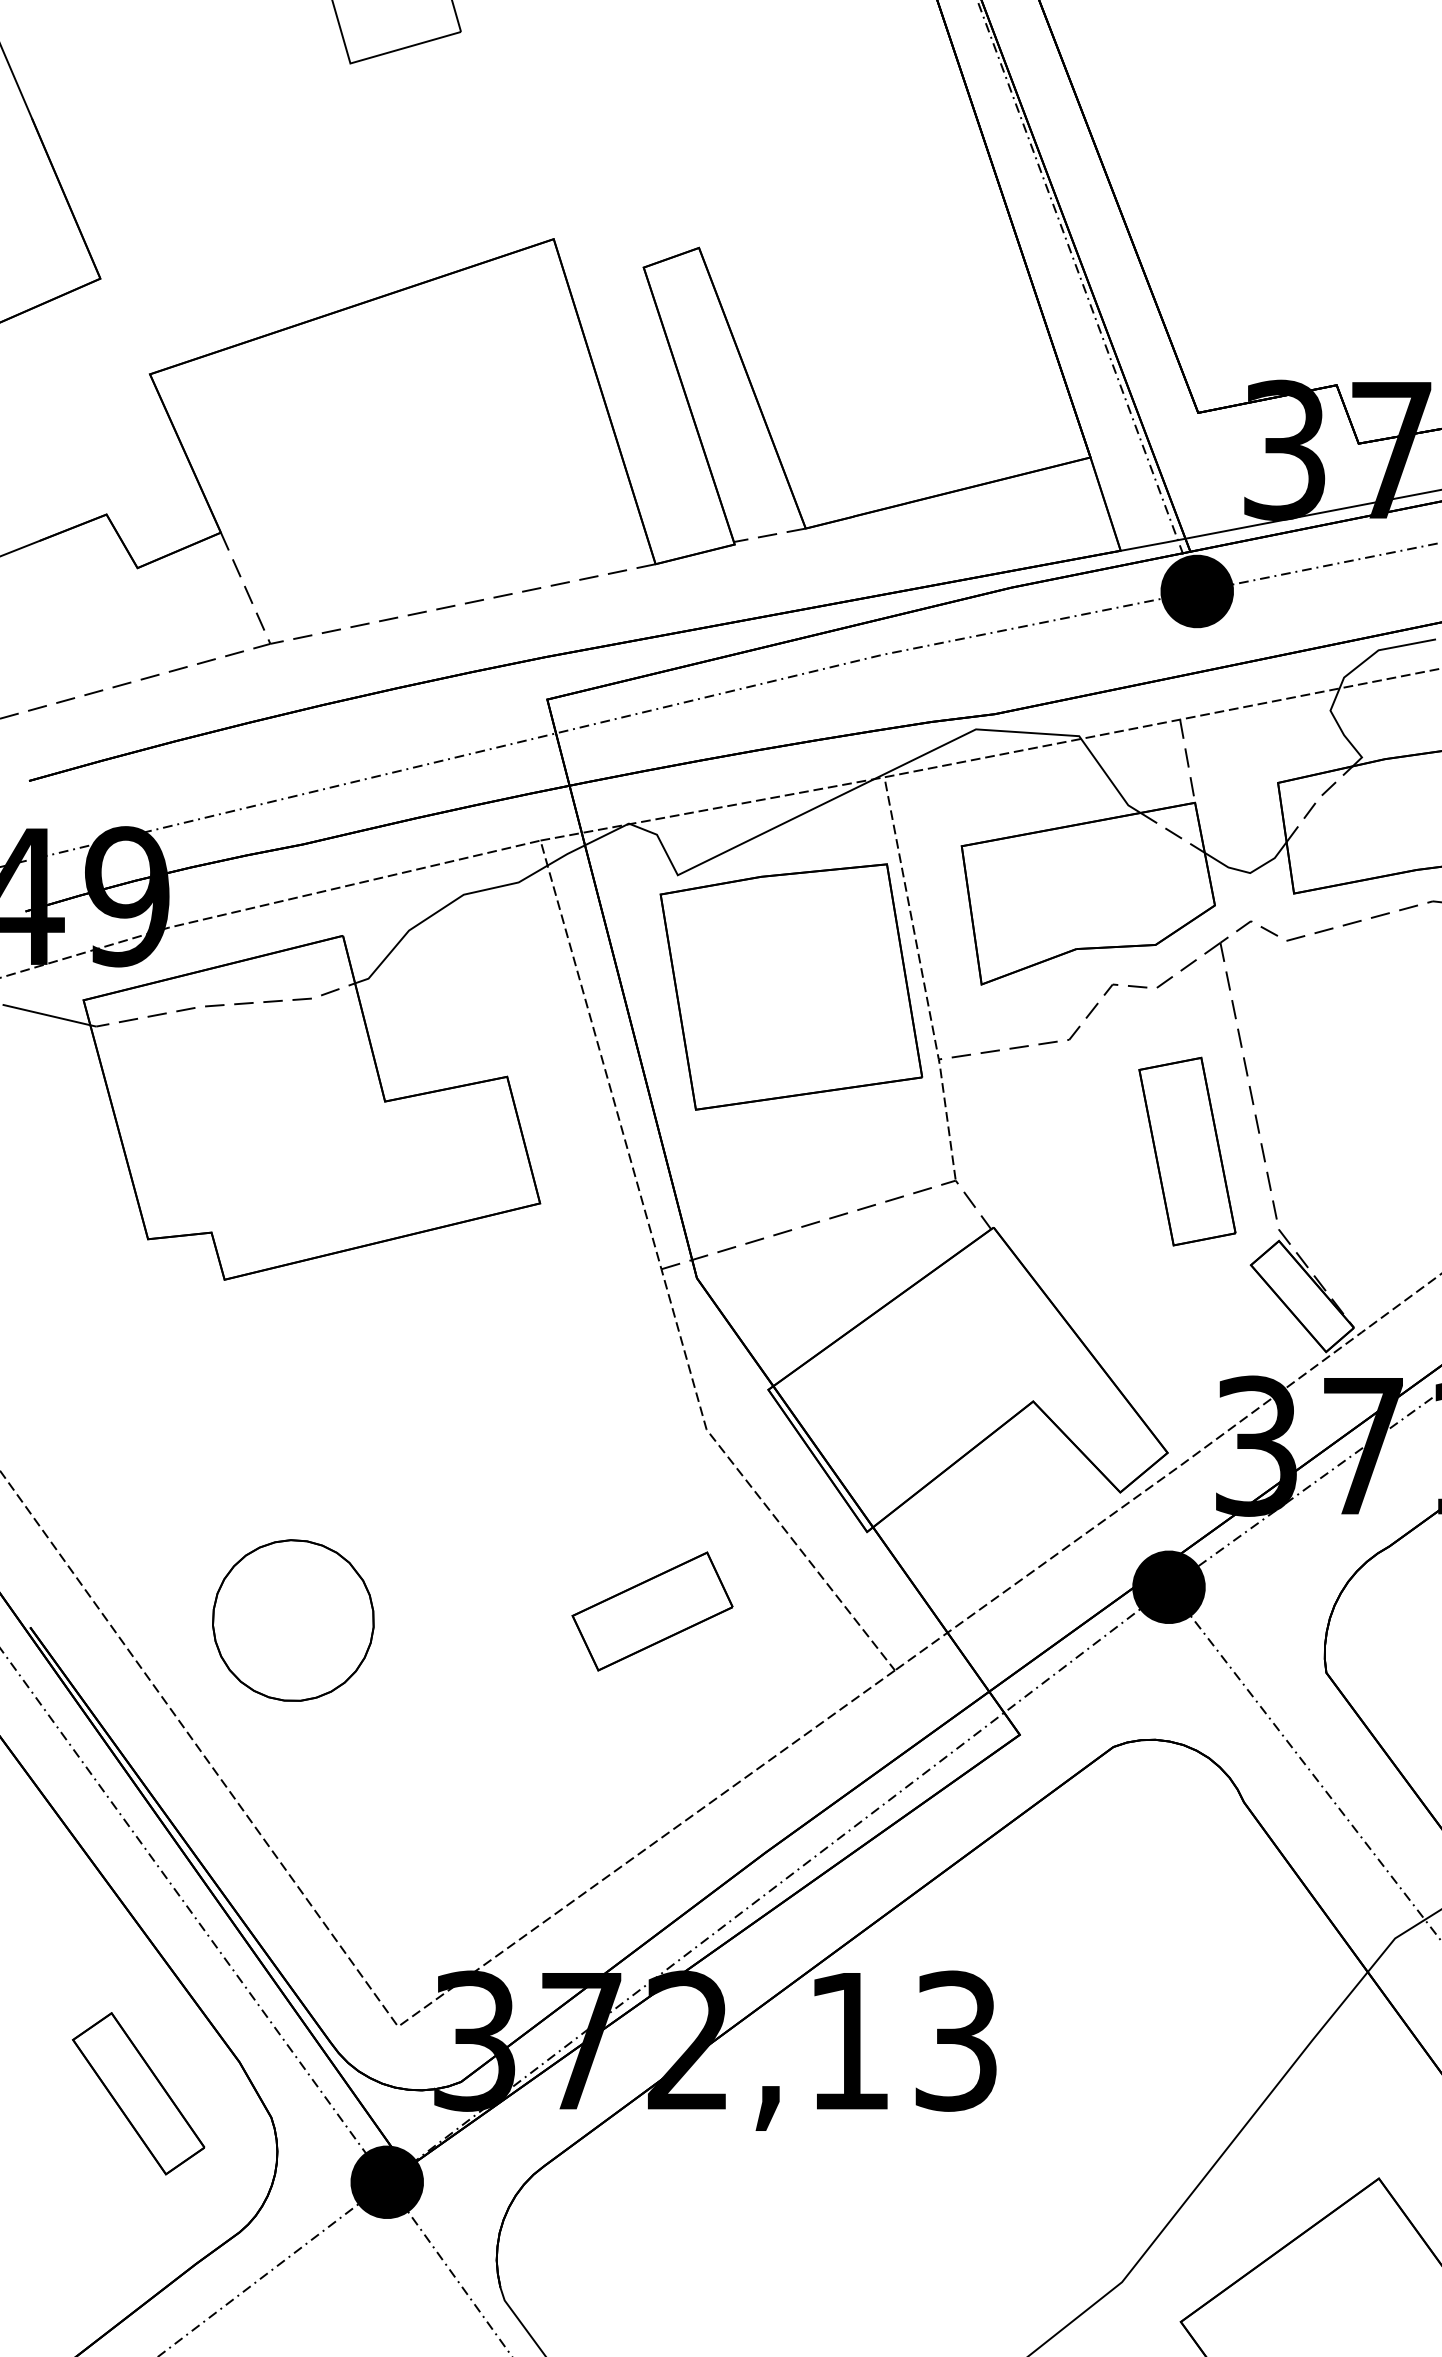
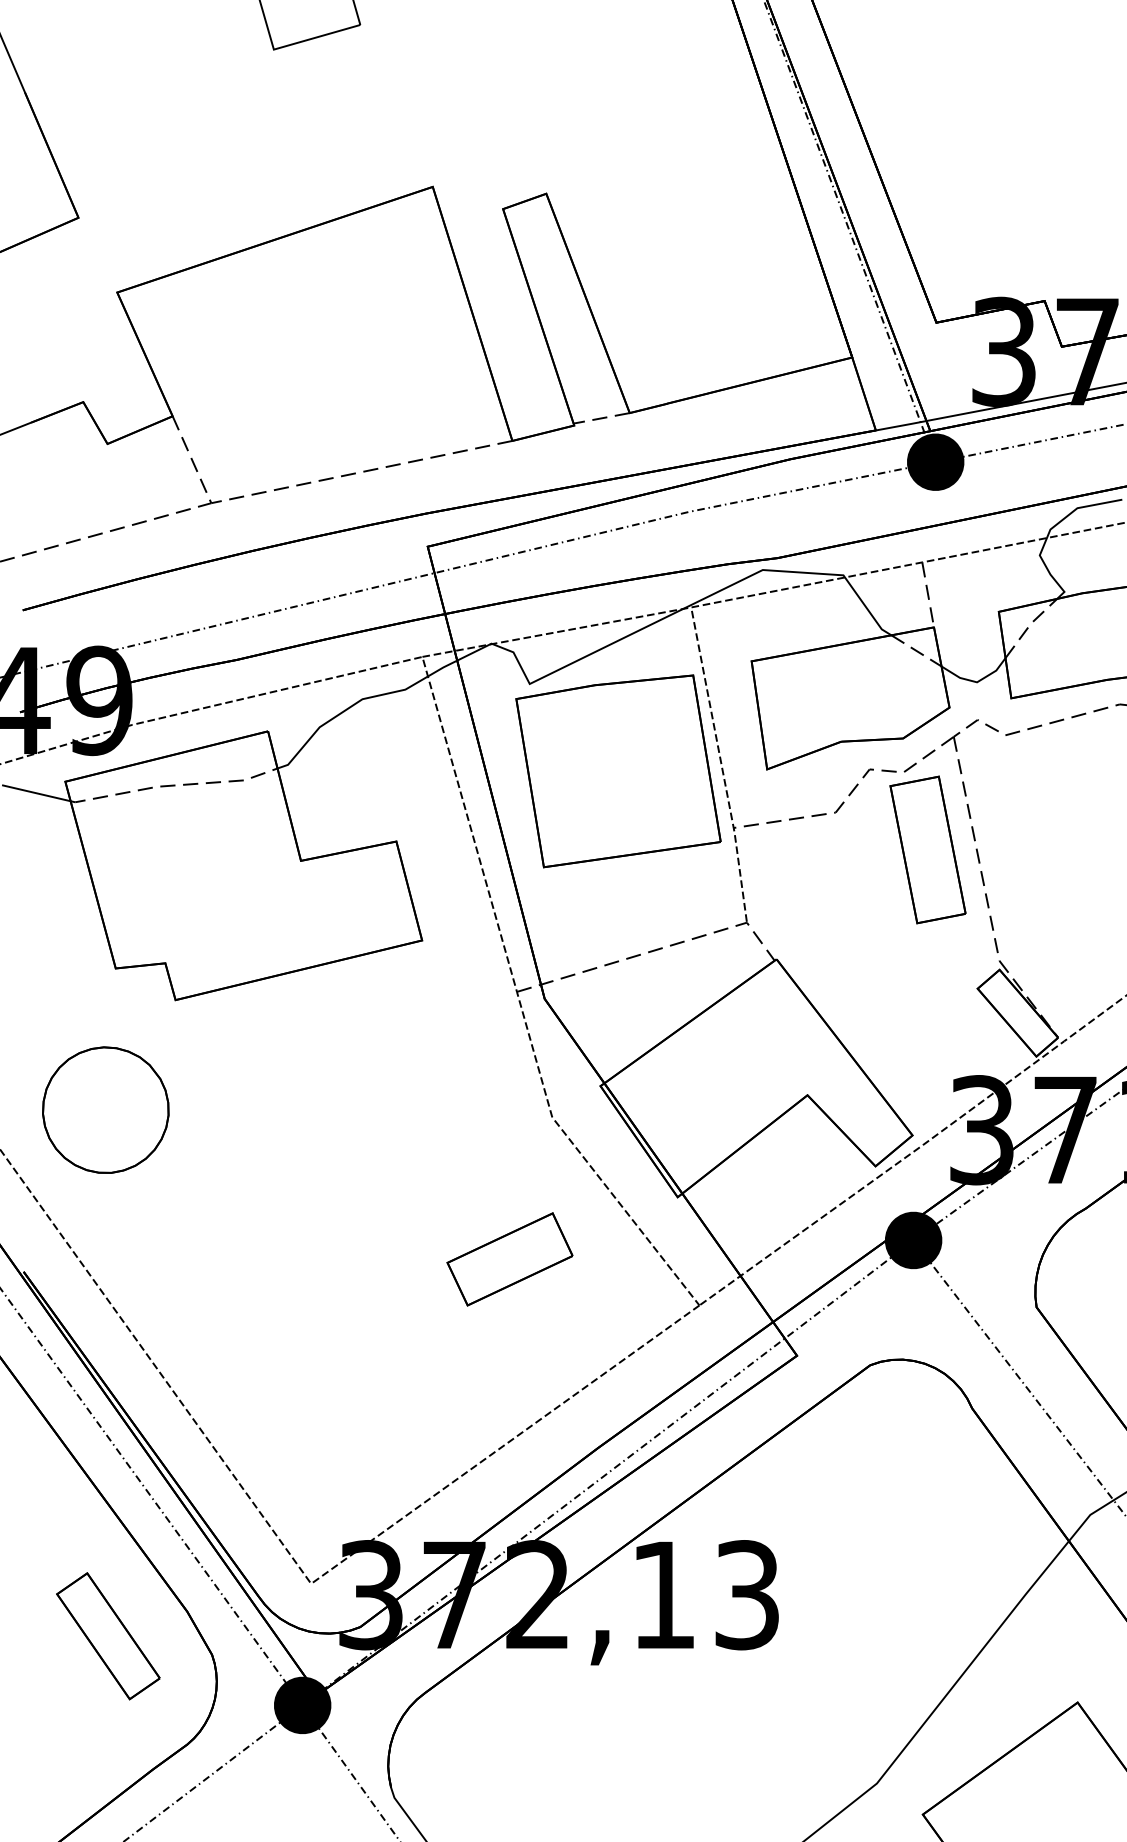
part: (1187, 1151) -> (928, 849), moved
part: (293, 1620) -> (105, 1110), moved

